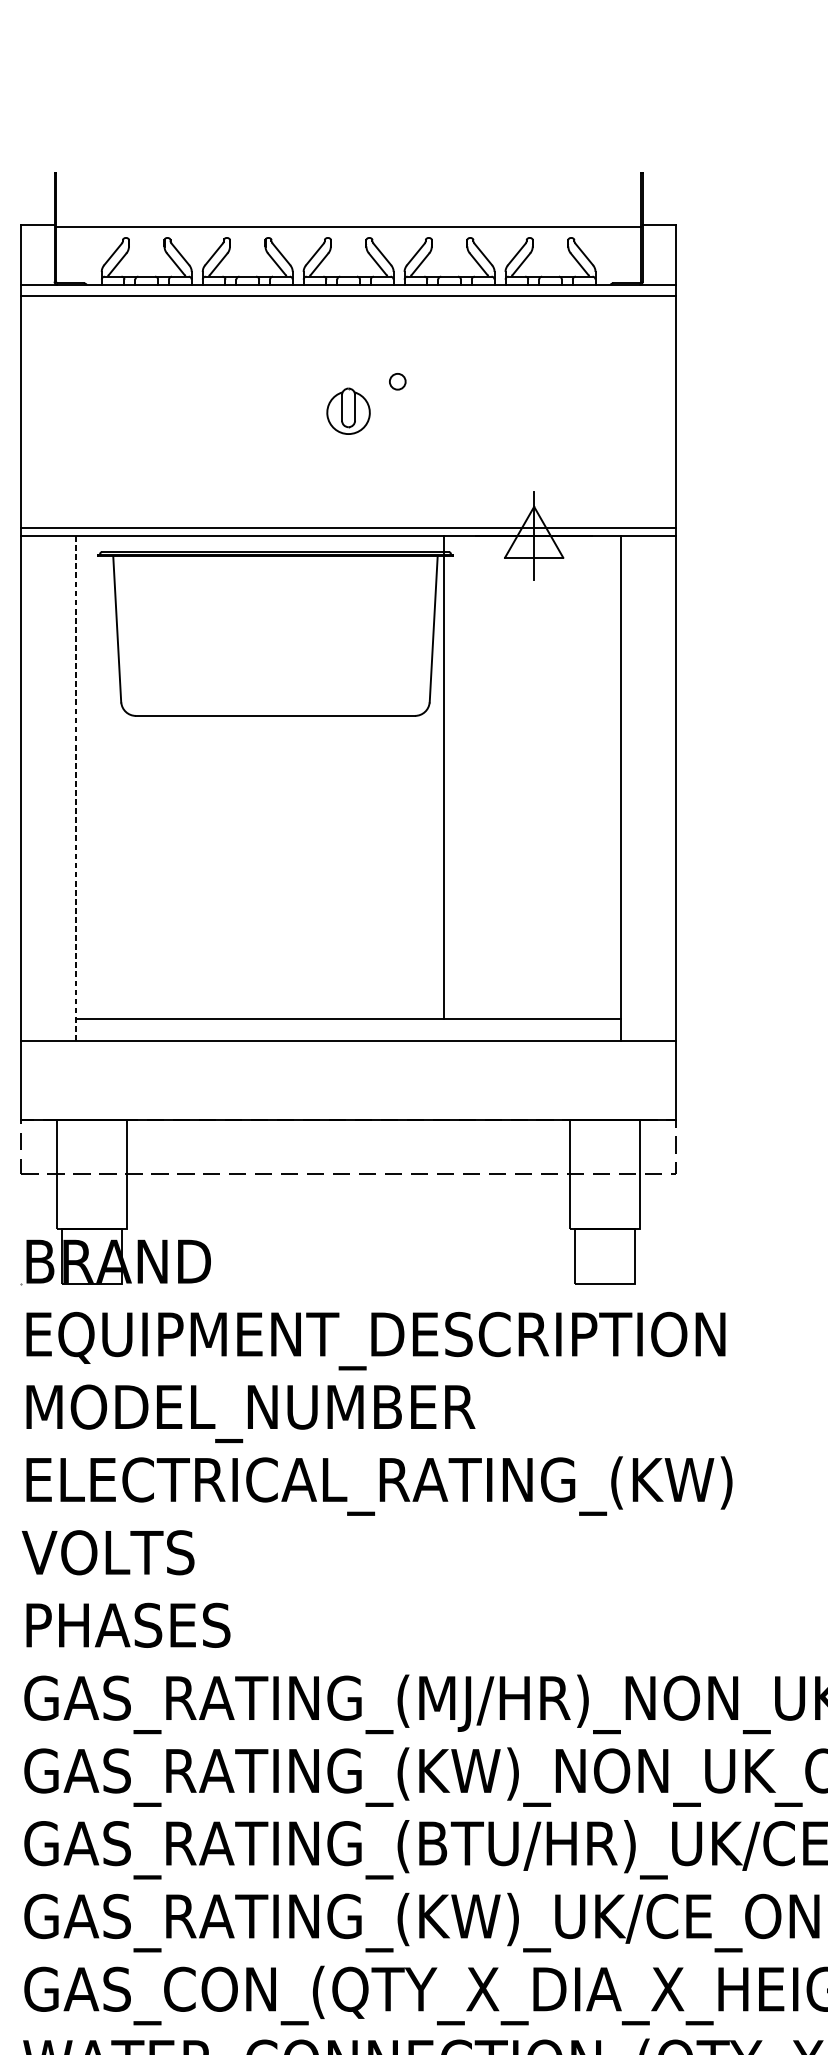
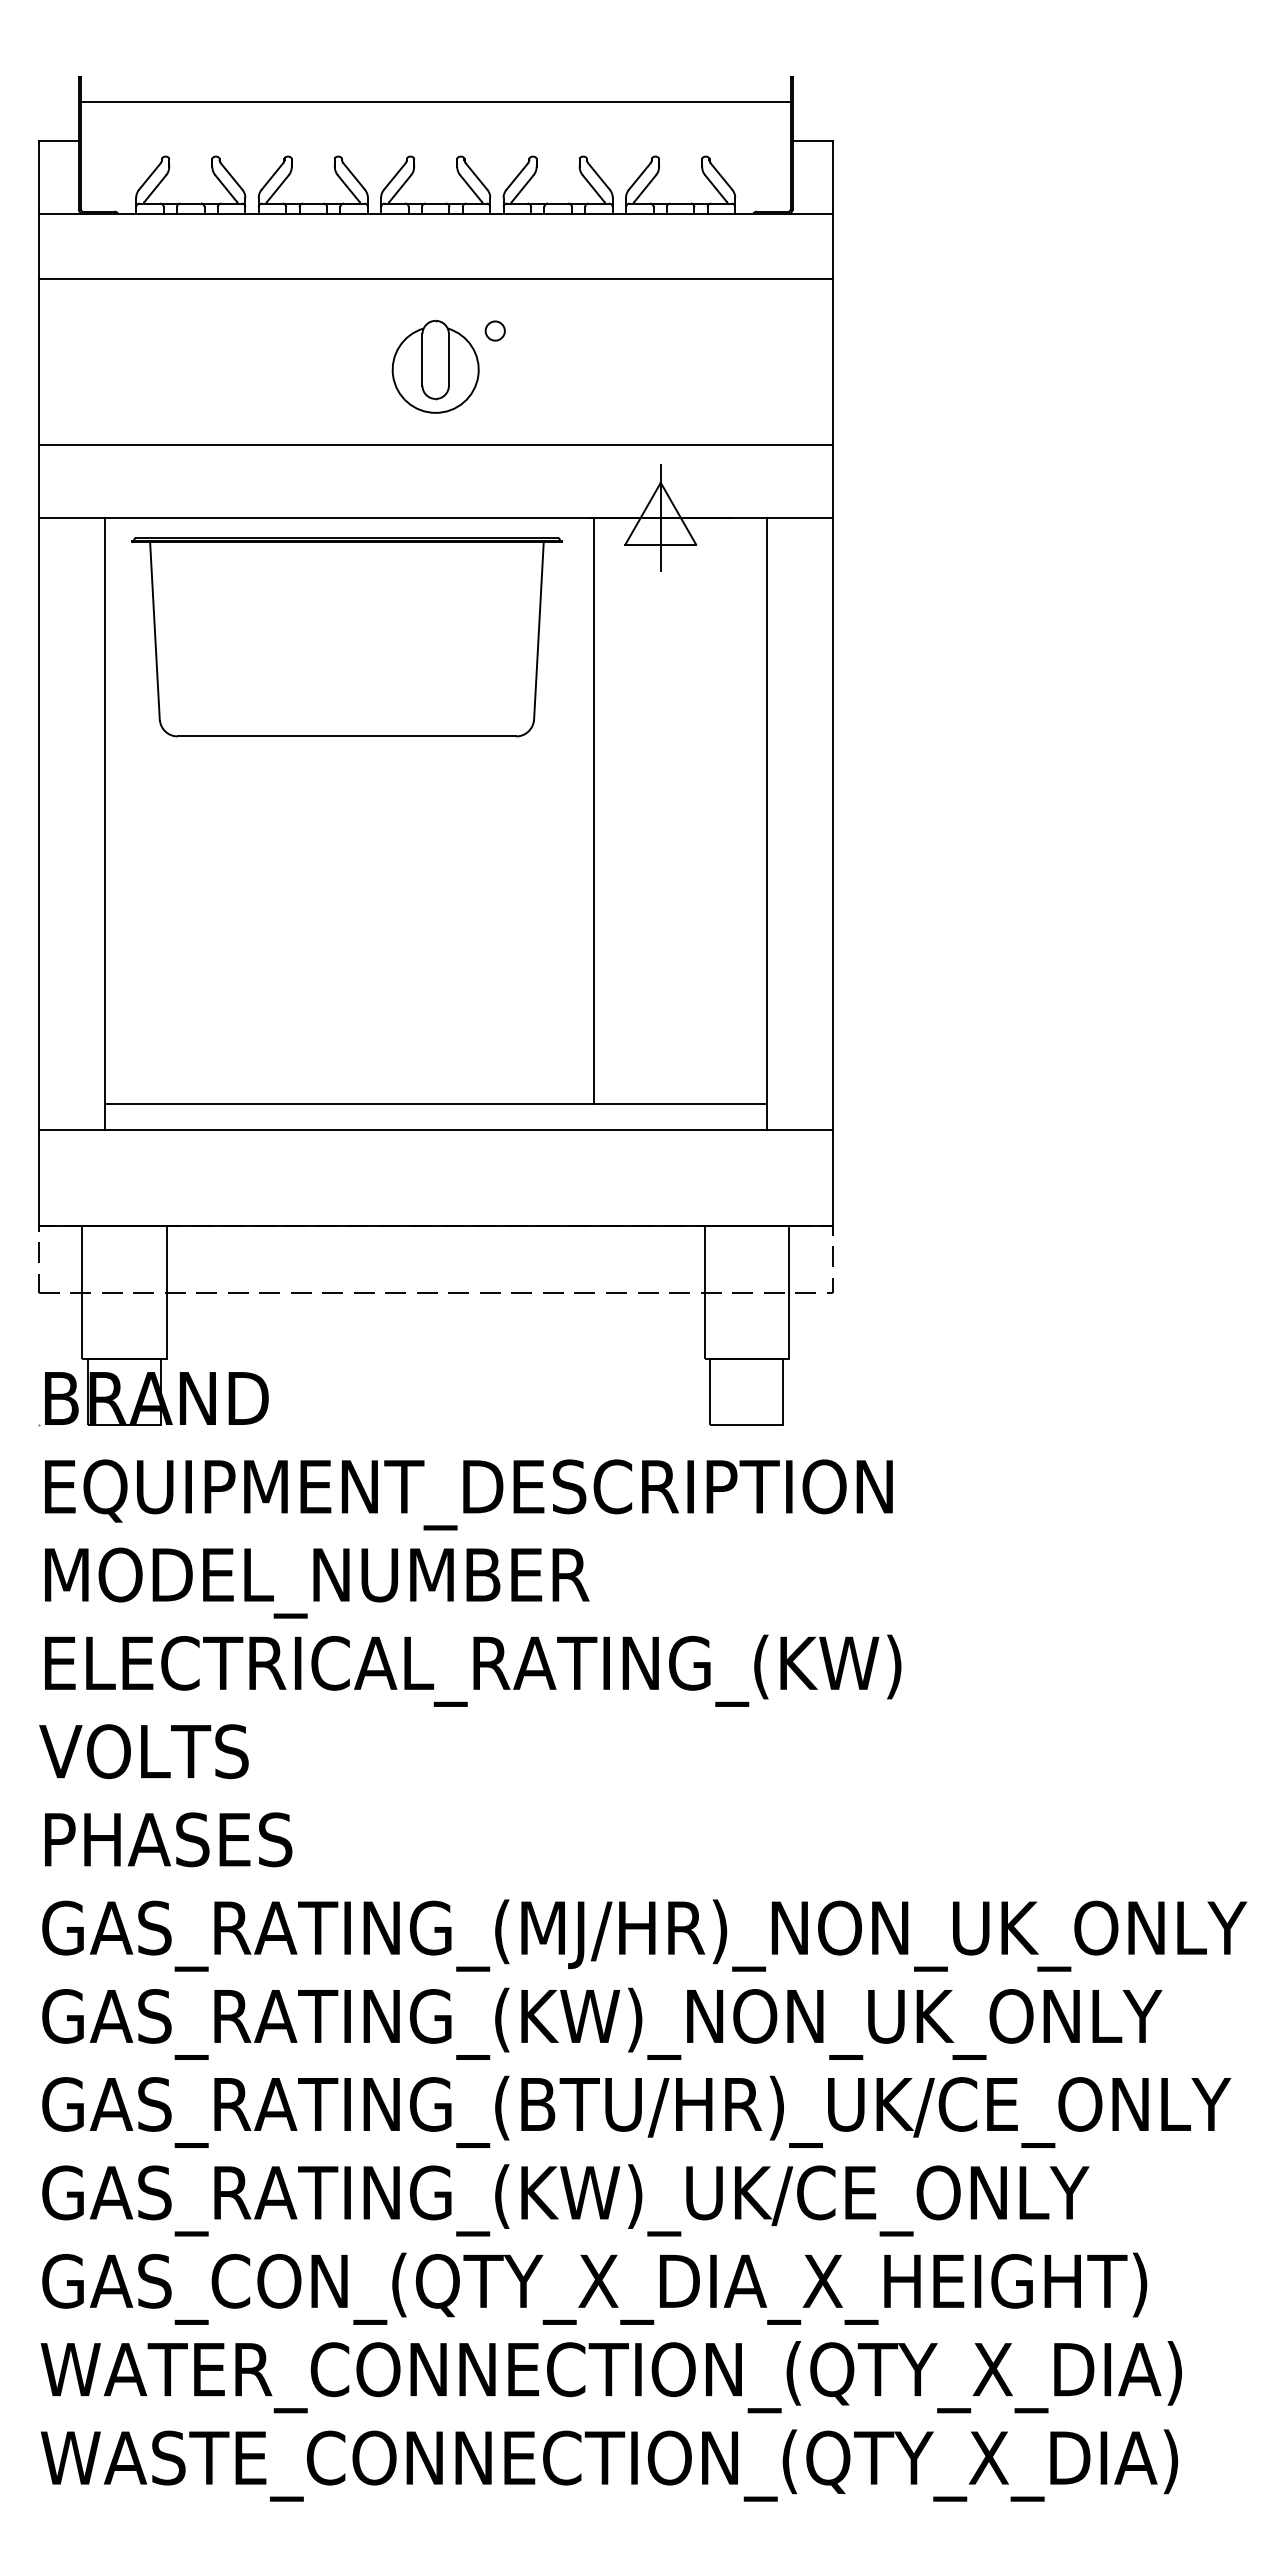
line: (348, 227) -> (435, 102), moved
line: (348, 295) -> (435, 278), moved
part: (348, 410) -> (435, 366), size x1.67
line: (348, 528) -> (435, 445), moved
line: (444, 776) -> (593, 810), moved
line: (75, 787) -> (104, 823), dashed -> solid

